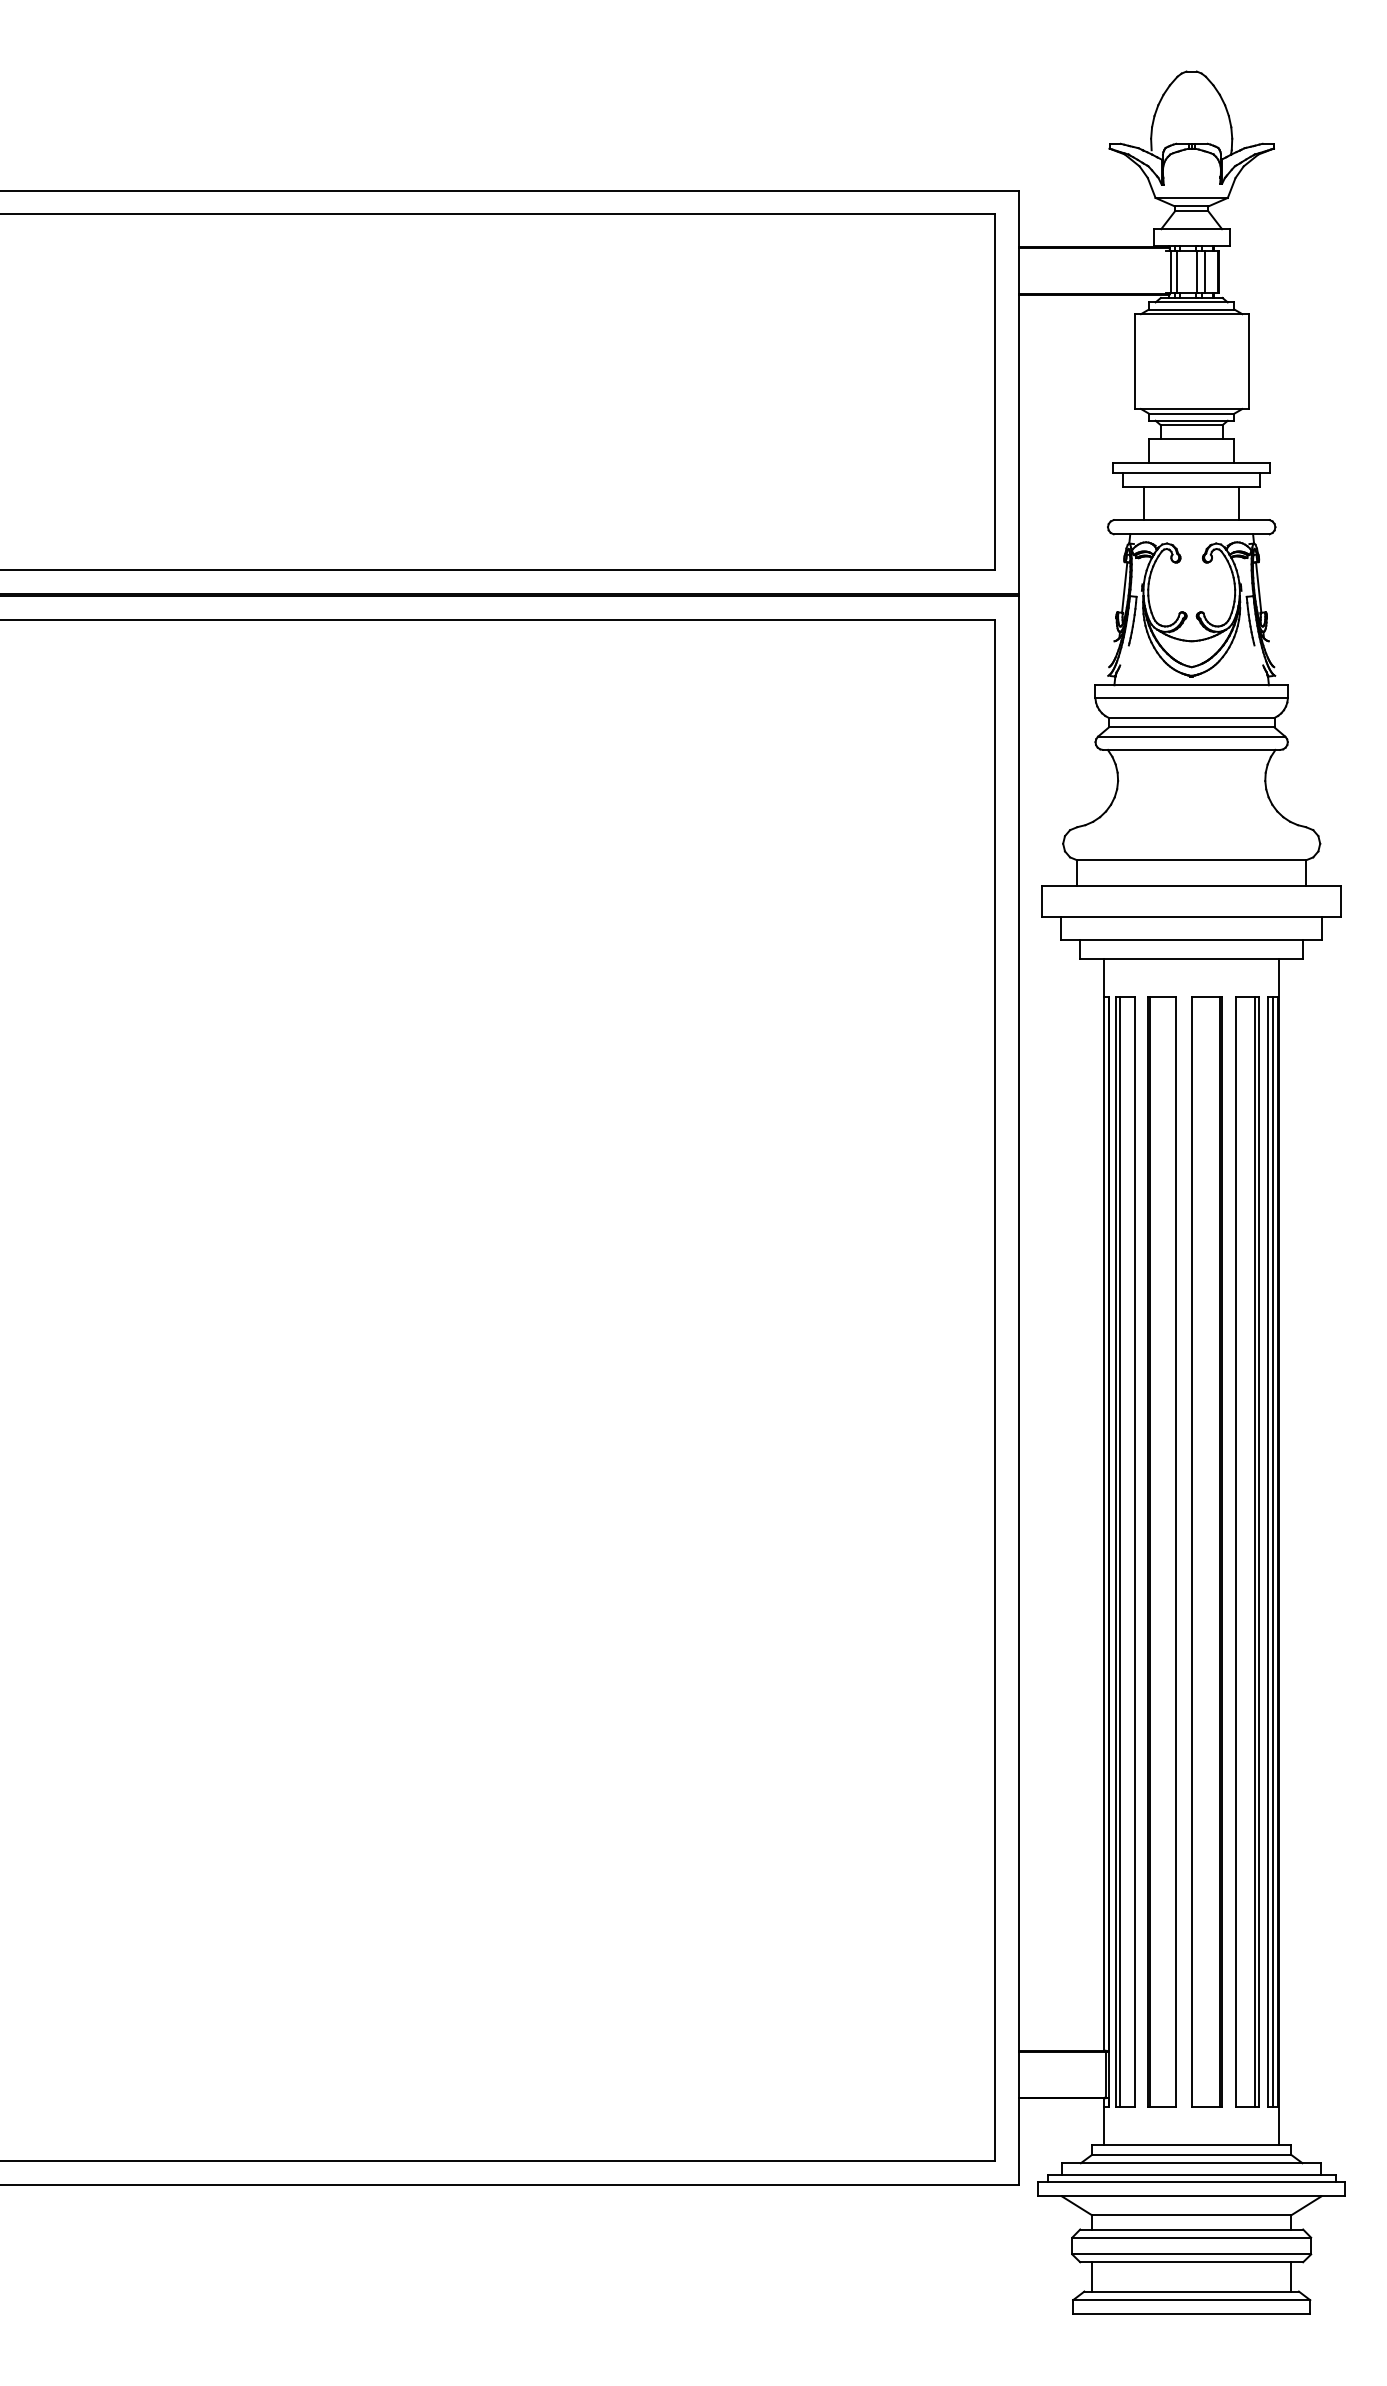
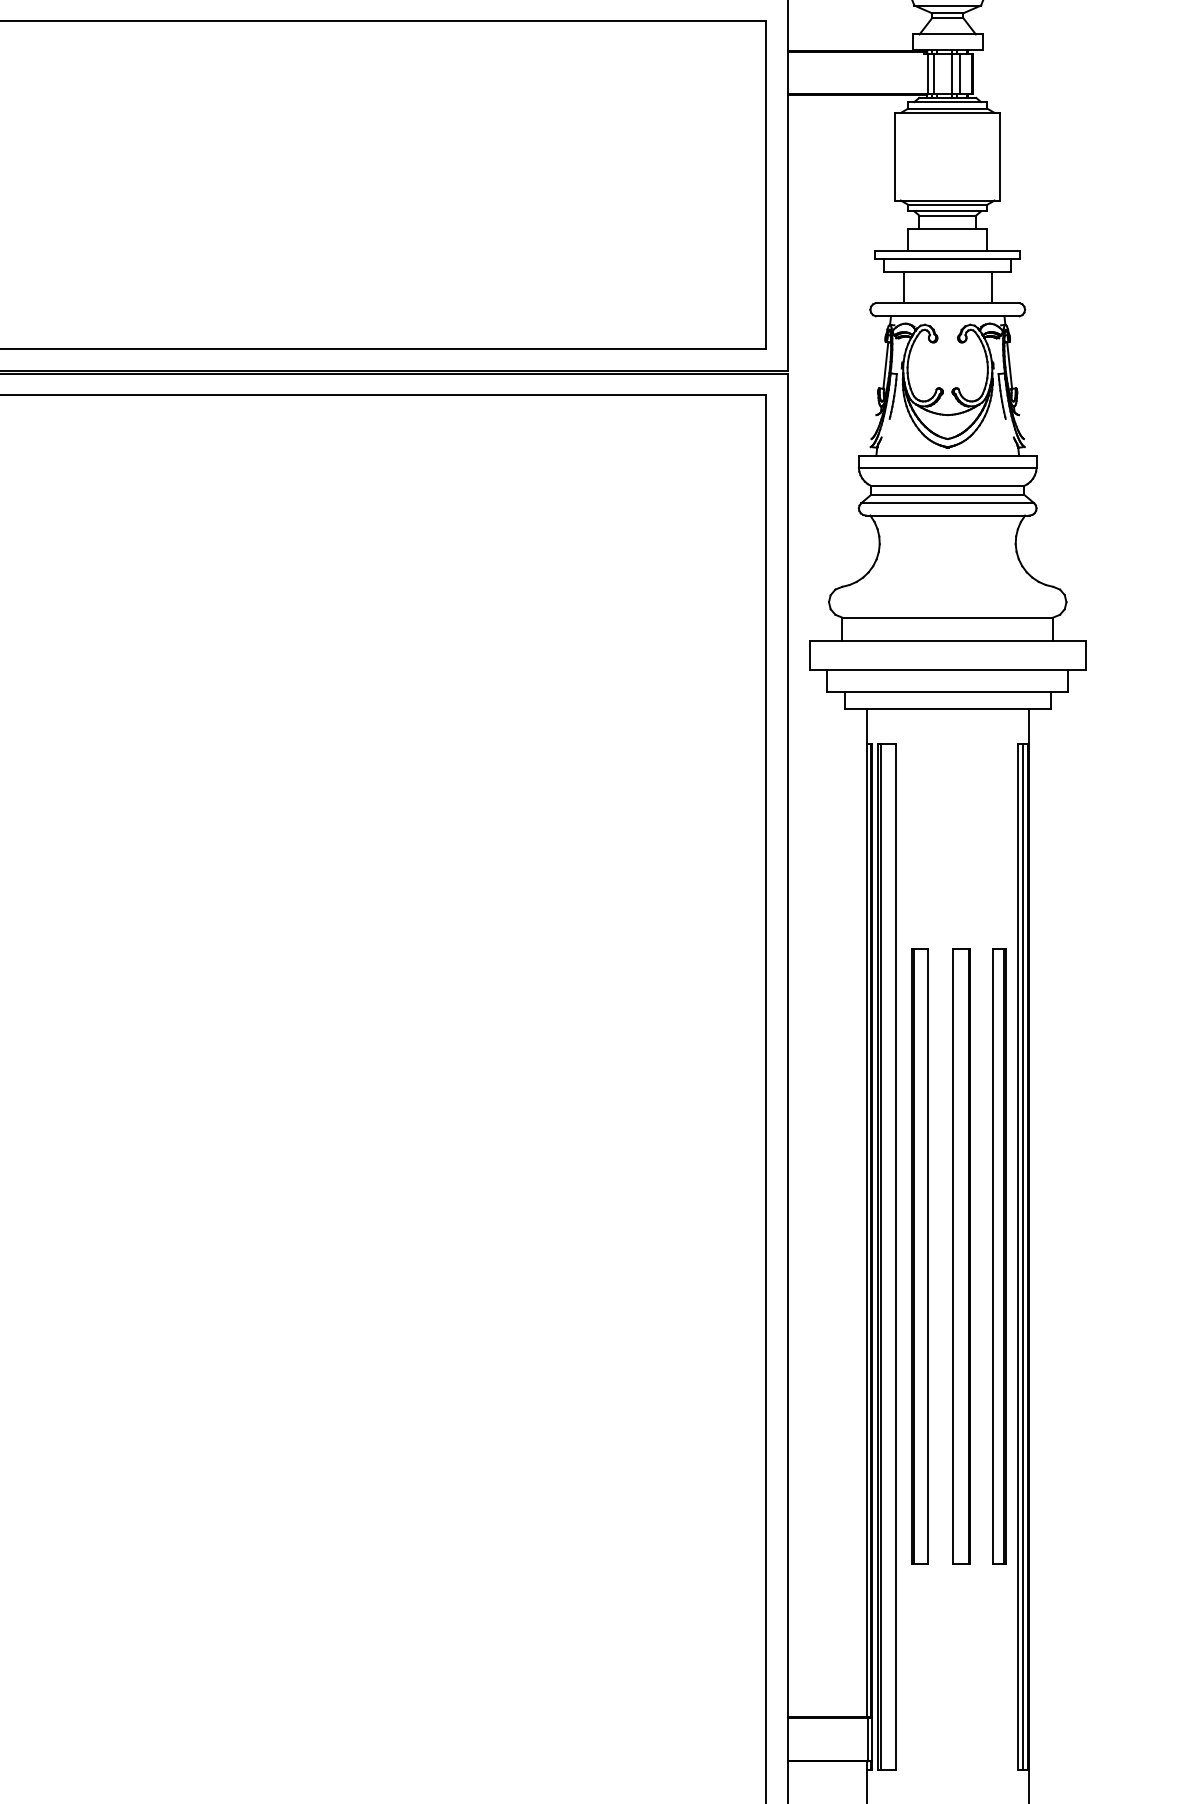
part: (1161, 1551) -> (919, 1256), size x0.6
part: (1206, 1551) -> (961, 1256), size x0.6
part: (1247, 1551) -> (999, 1256), size x0.6

